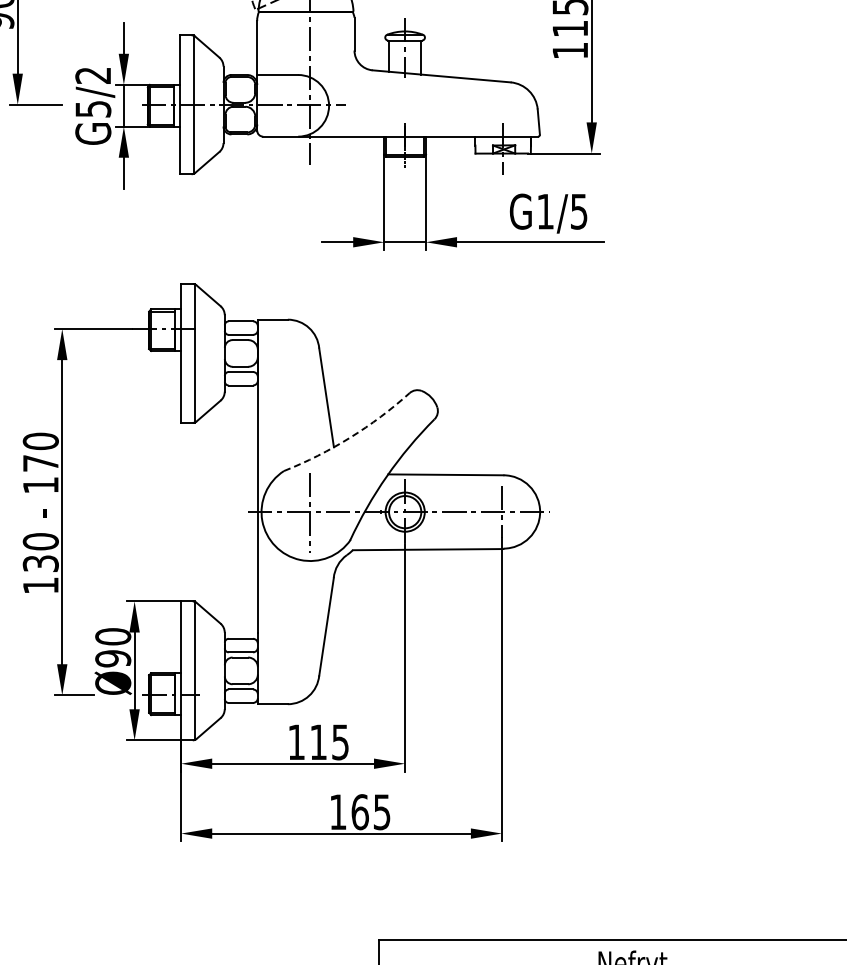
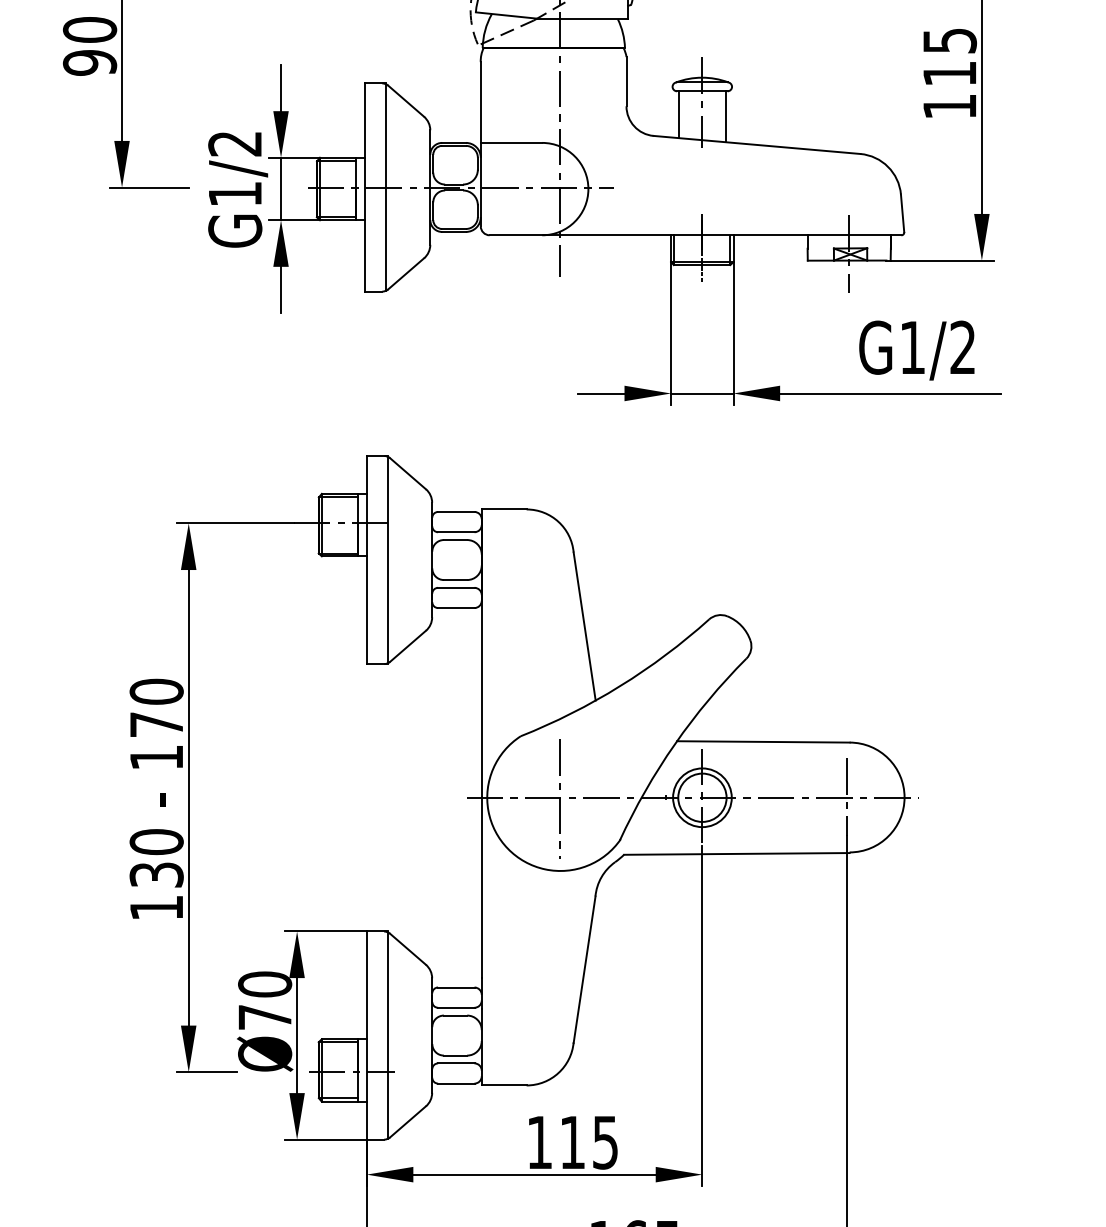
text: (93, 109) -> (235, 194), G5/2 -> G1/2
text: (578, 211) -> (962, 347), G1/5 -> G1/2
arc: (350, 437) -> (620, 685), dashed -> solid
text: (113, 658) -> (265, 1017), Ø90 -> Ø70

